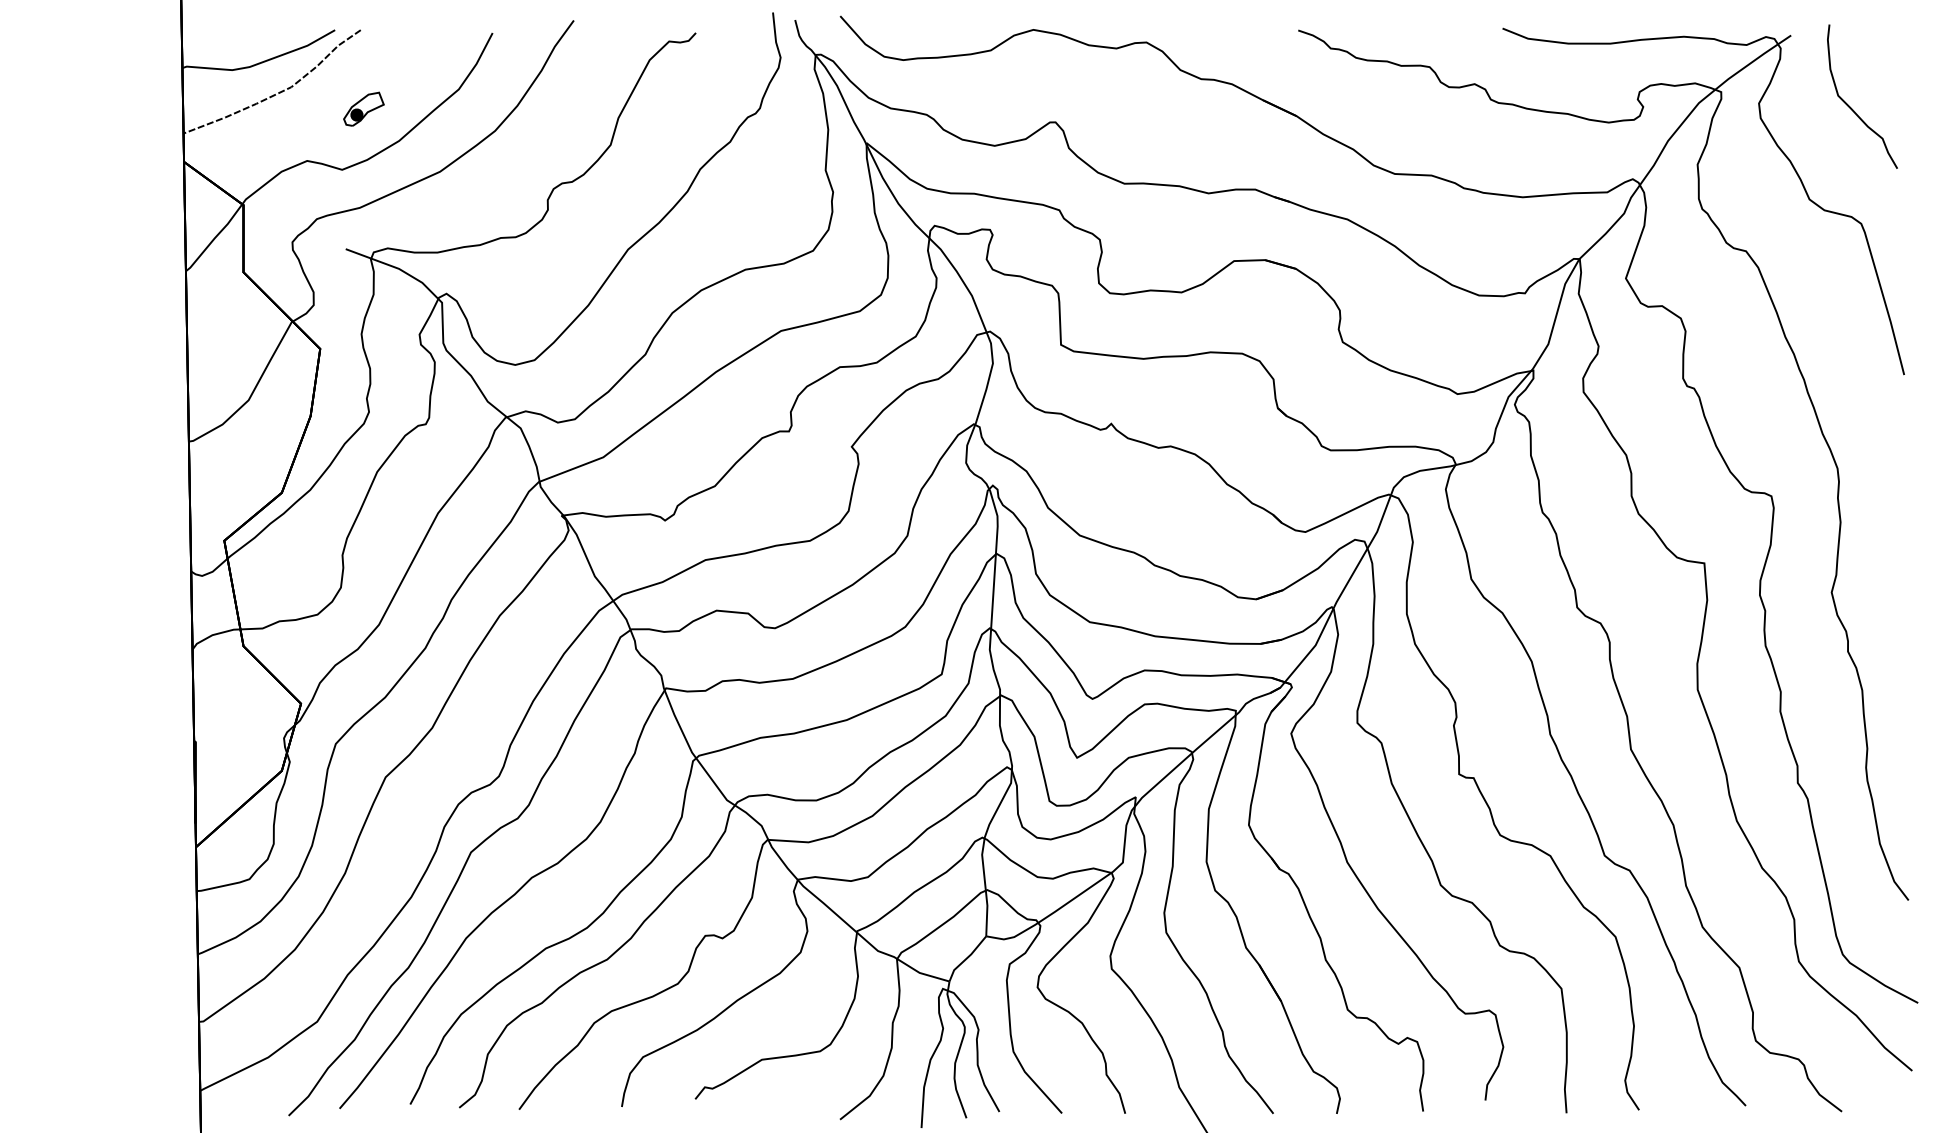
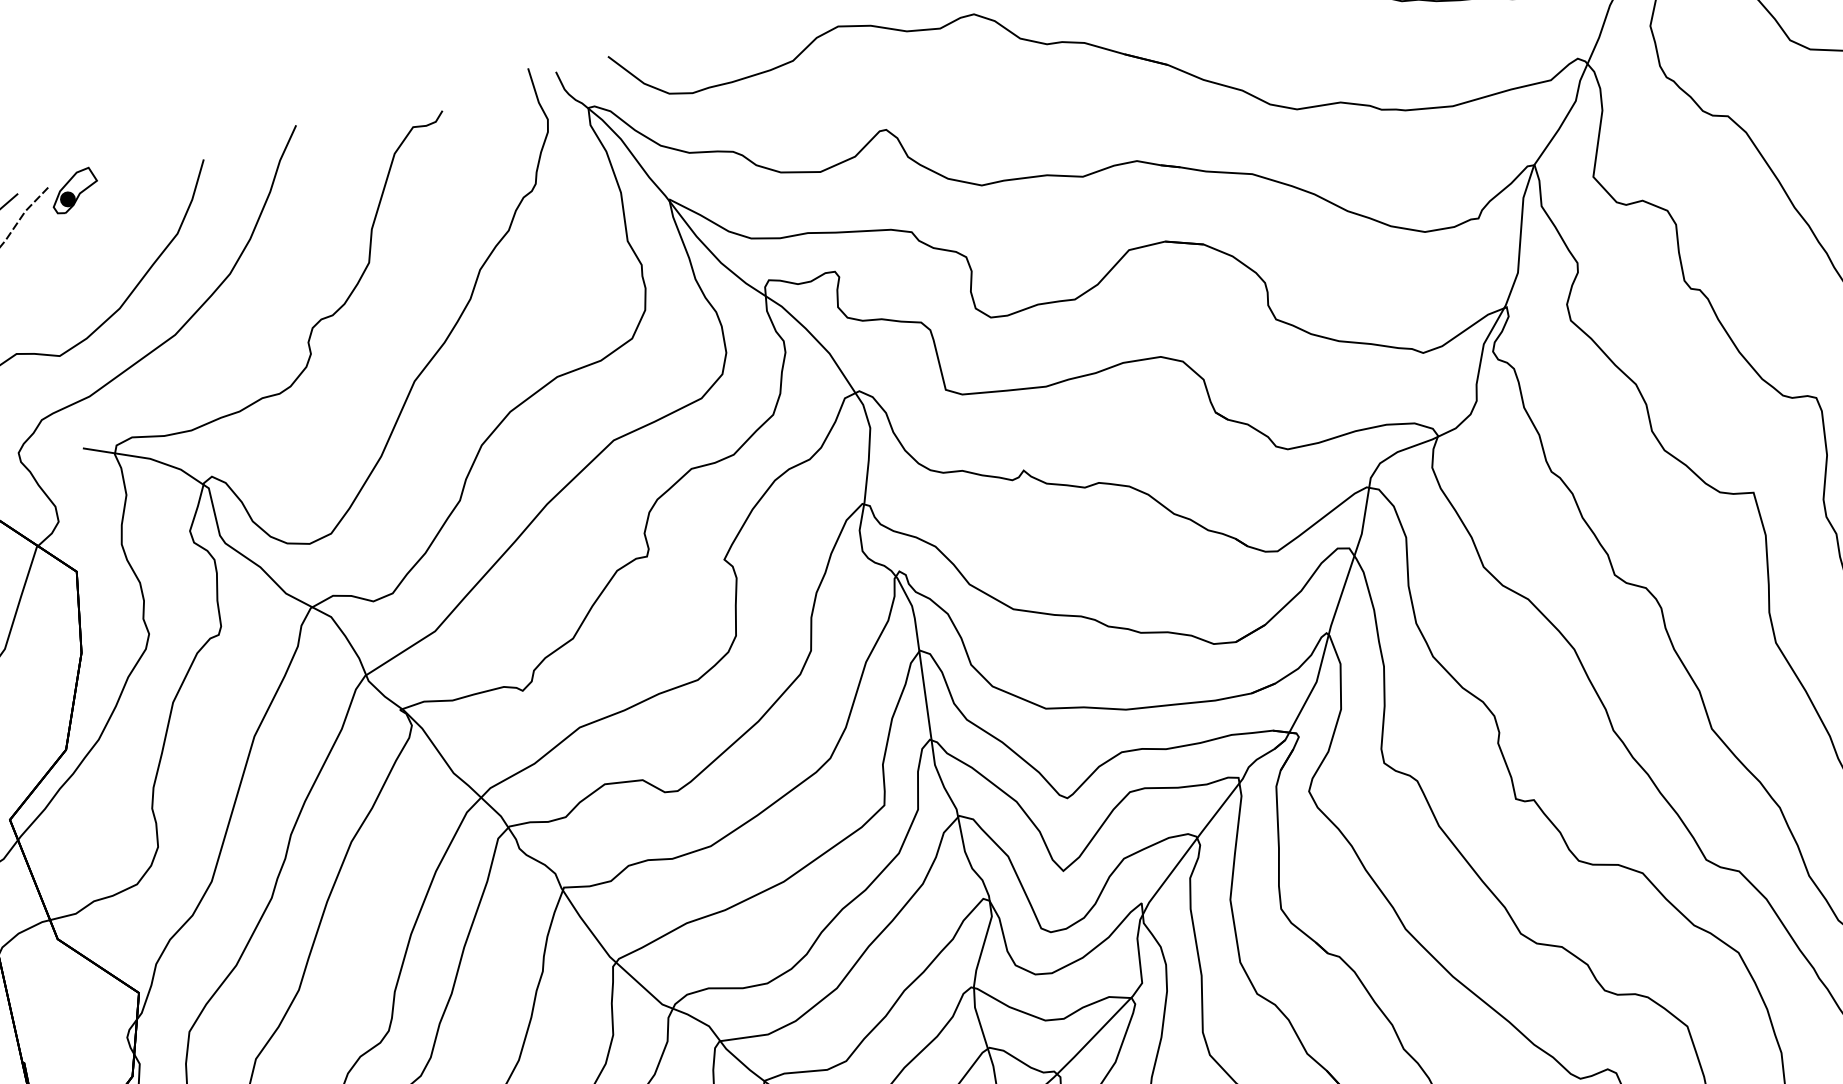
part: (363, 108) -> (74, 190), moved

